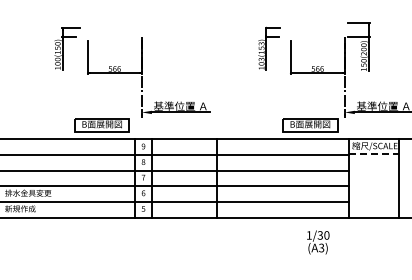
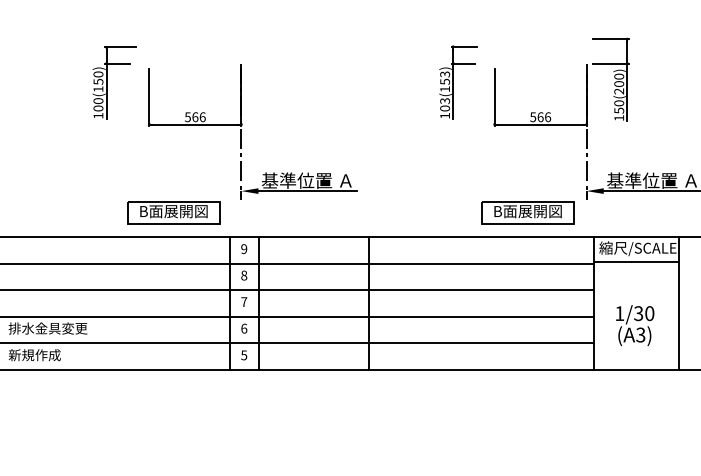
line: (374, 154) -> (637, 262), dashed -> solid
text: (318, 242) -> (635, 325), moved

